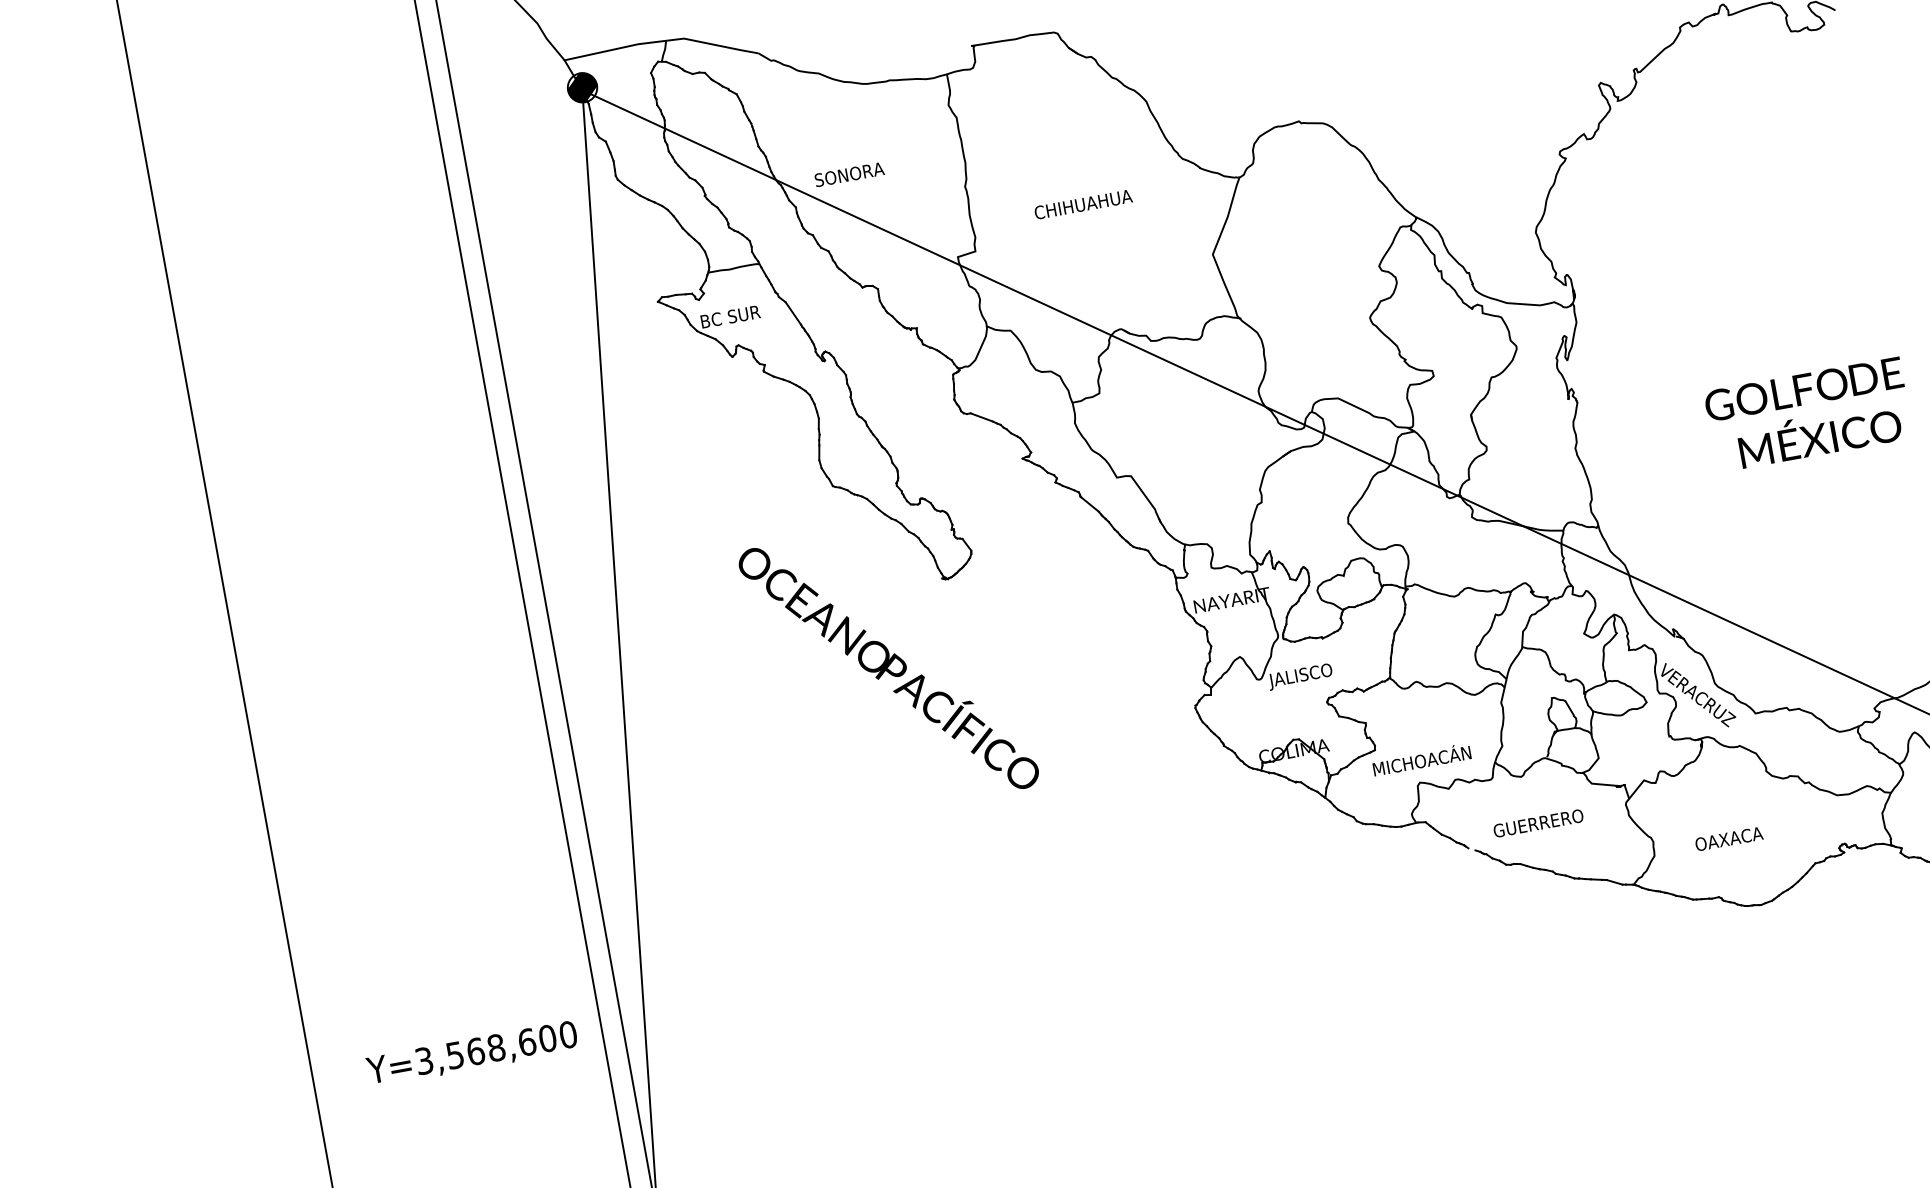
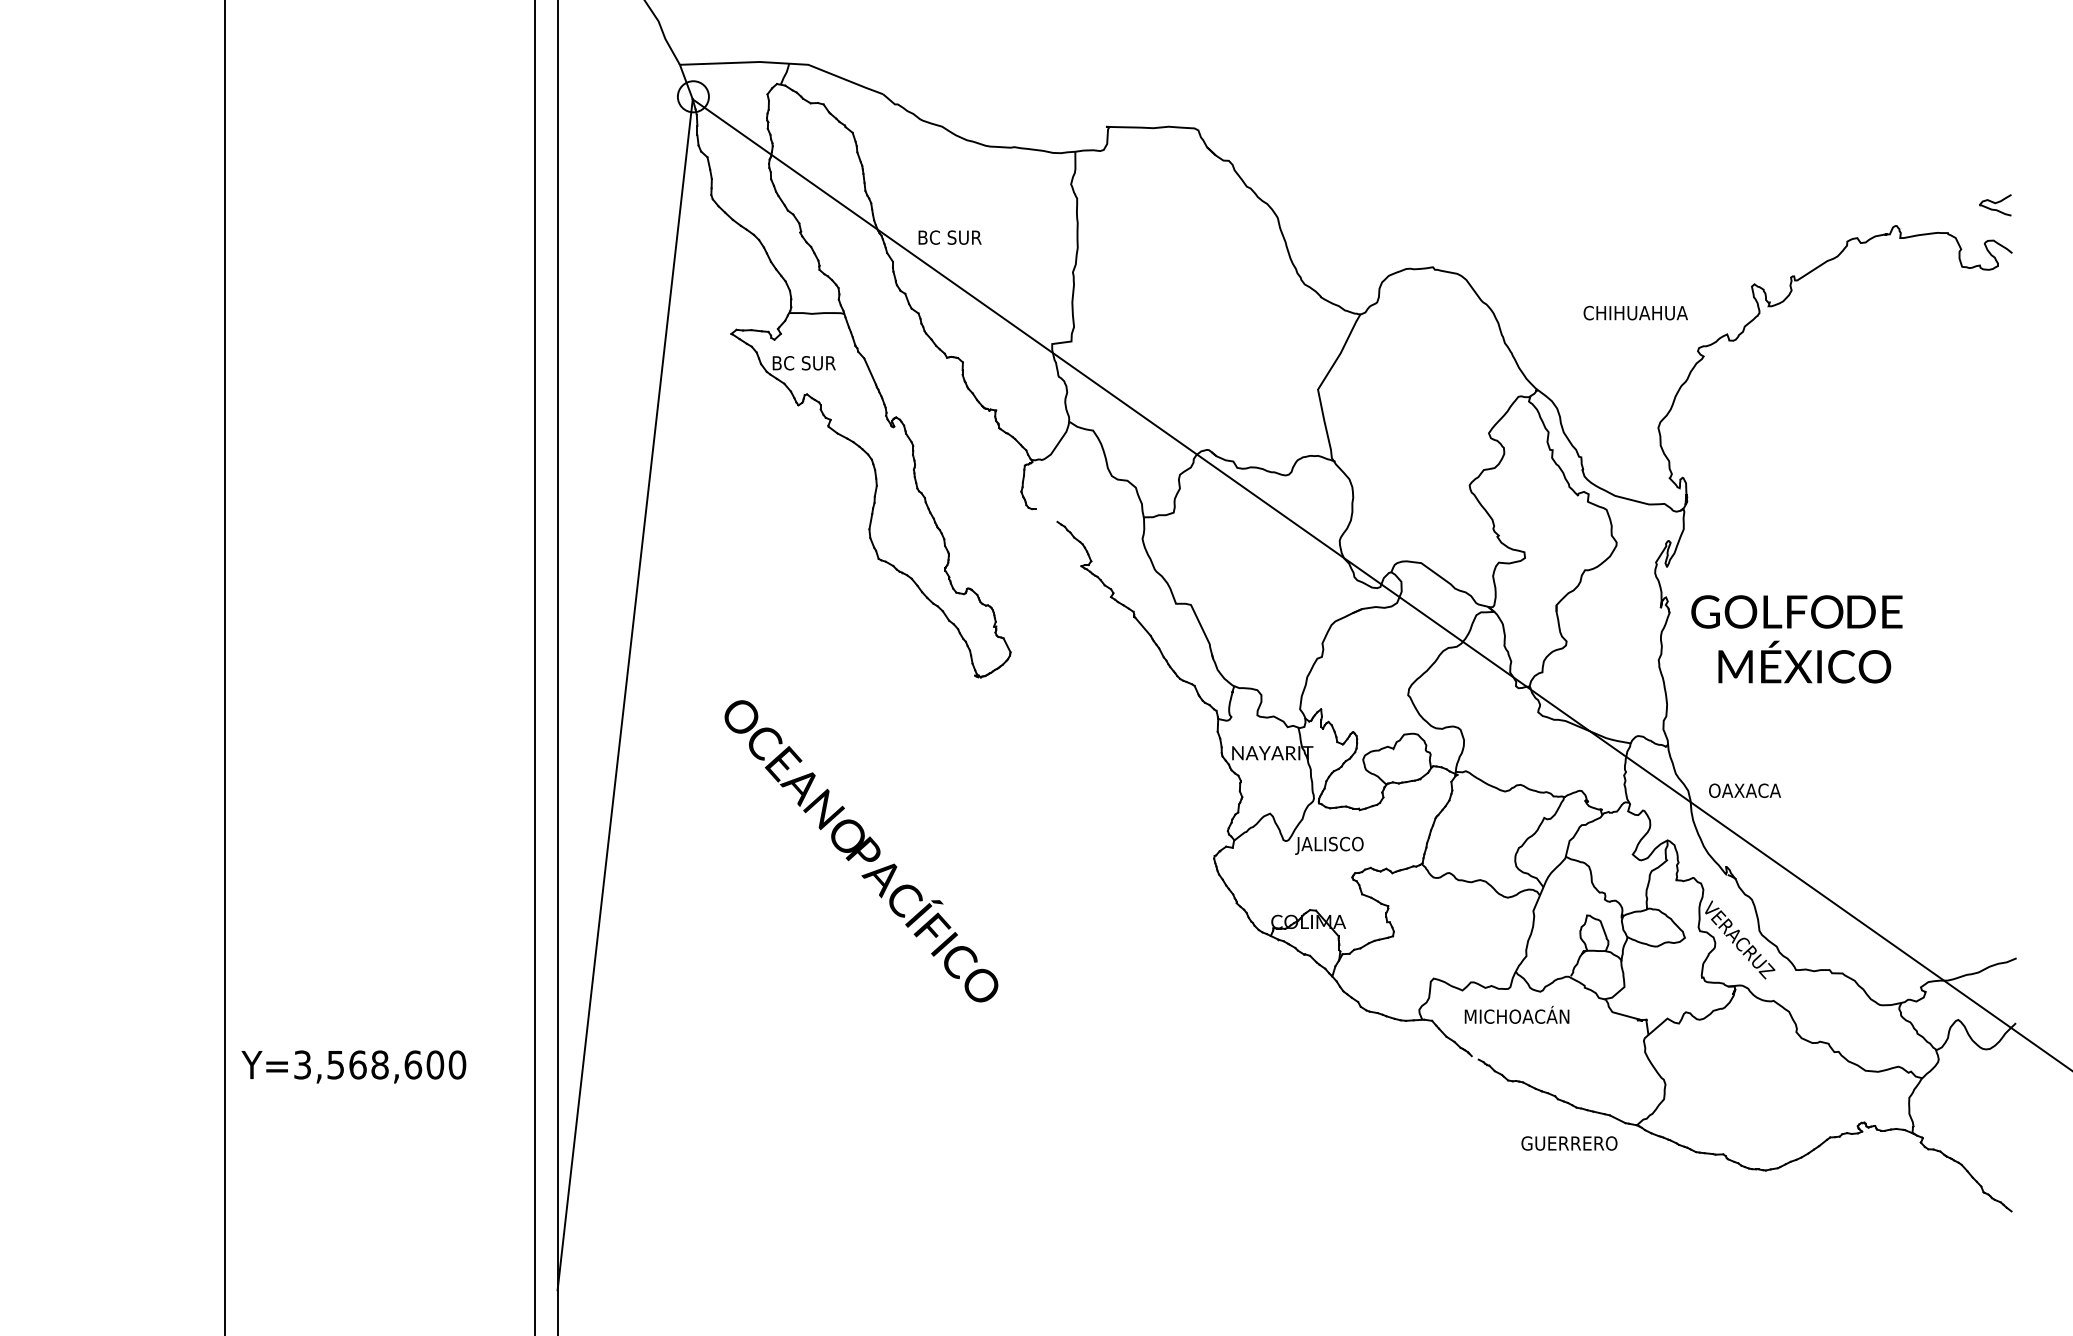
hatch: (581, 87) -> (692, 96), removed
text: (849, 174) -> (954, 237), SONORA -> BC SUR
text: (1083, 204) -> (1635, 312), moved
text: (1808, 415) -> (1796, 639), moved
line: (981, 417) -> (1046, 515), removed
text: (888, 668) -> (861, 851), moved
text: (1421, 759) -> (1516, 1014), moved
text: (1538, 823) -> (1569, 1143), moved
text: (1728, 838) -> (1744, 790), moved
text: (471, 1053) -> (353, 1066), moved

